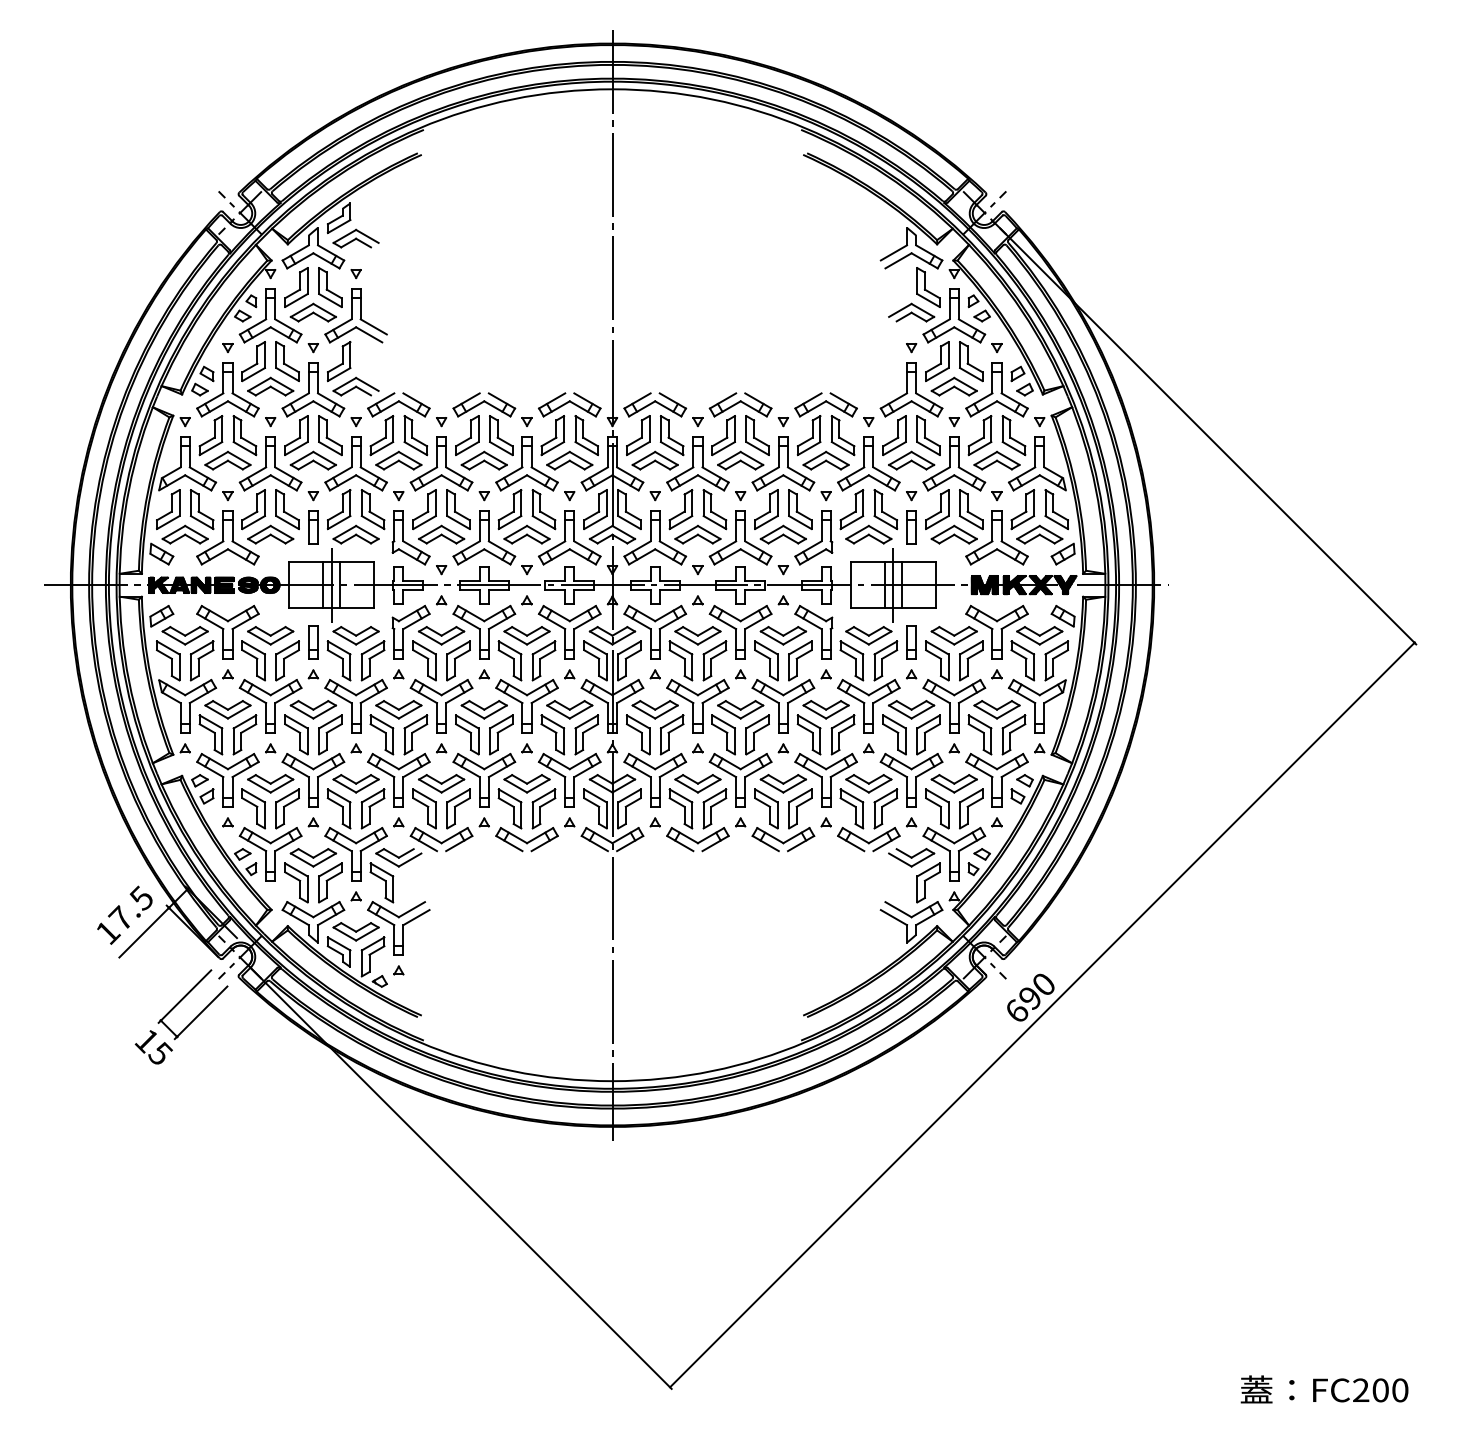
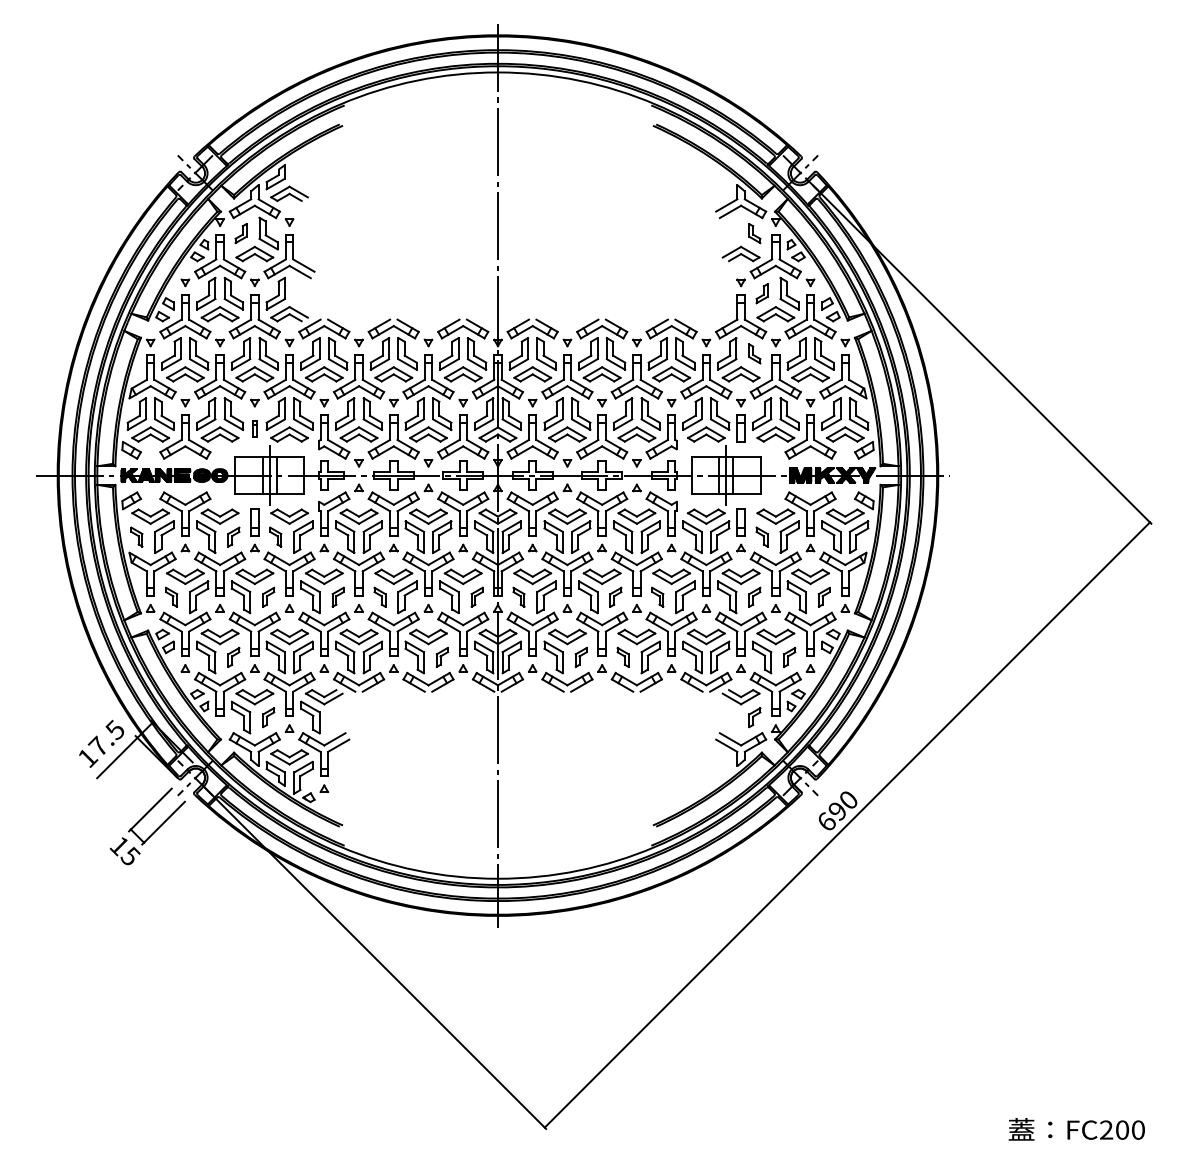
part: (296, 287) -> (241, 233), size x0.6
part: (928, 287) -> (754, 233), size x0.6
part: (937, 361) -> (762, 293), size x0.6
part: (928, 435) -> (754, 353), size x0.6
part: (313, 527) -> (254, 428), size x0.6
part: (168, 660) -> (137, 536), size x0.6
part: (287, 660) -> (233, 536), size x0.6
part: (338, 660) -> (275, 536), size x0.6
part: (937, 660) -> (762, 536), size x0.6
part: (210, 734) -> (171, 596), size x0.6
part: (330, 734) -> (268, 596), size x0.6
part: (415, 734) -> (337, 596), size x0.6
part: (467, 734) -> (380, 596), size x0.6
part: (586, 734) -> (476, 596), size x0.6
part: (638, 734) -> (519, 596), size x0.6
part: (757, 734) -> (615, 596), size x0.6
part: (808, 734) -> (657, 596), size x0.6
part: (928, 734) -> (754, 596), size x0.6
part: (1013, 734) -> (823, 596), size x0.6
part: (287, 808) -> (233, 657), size x0.6
part: (543, 808) -> (441, 657), size x0.6
part: (714, 808) -> (580, 657), size x0.6
part: (766, 808) -> (623, 657), size x0.6
part: (971, 808) -> (789, 657), size x0.6
part: (330, 882) -> (268, 717), size x0.6
part: (928, 882) -> (754, 717), size x0.6

